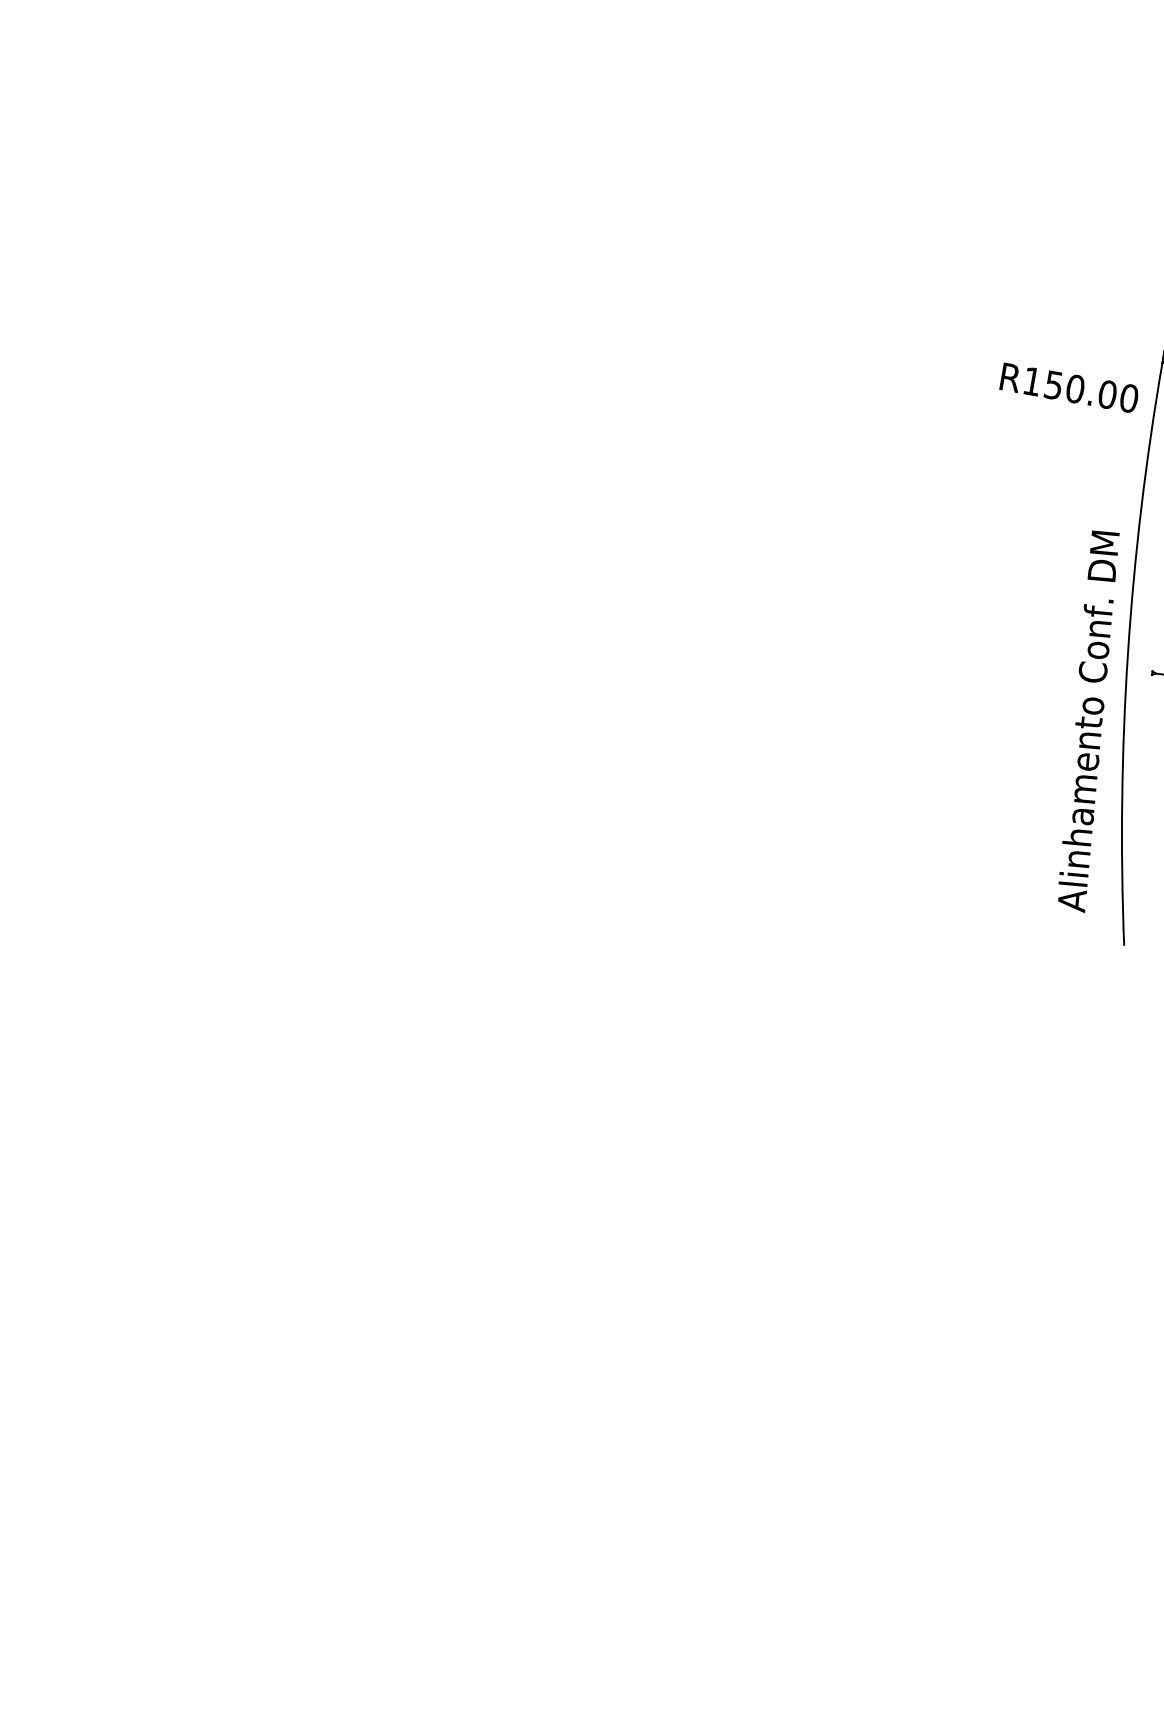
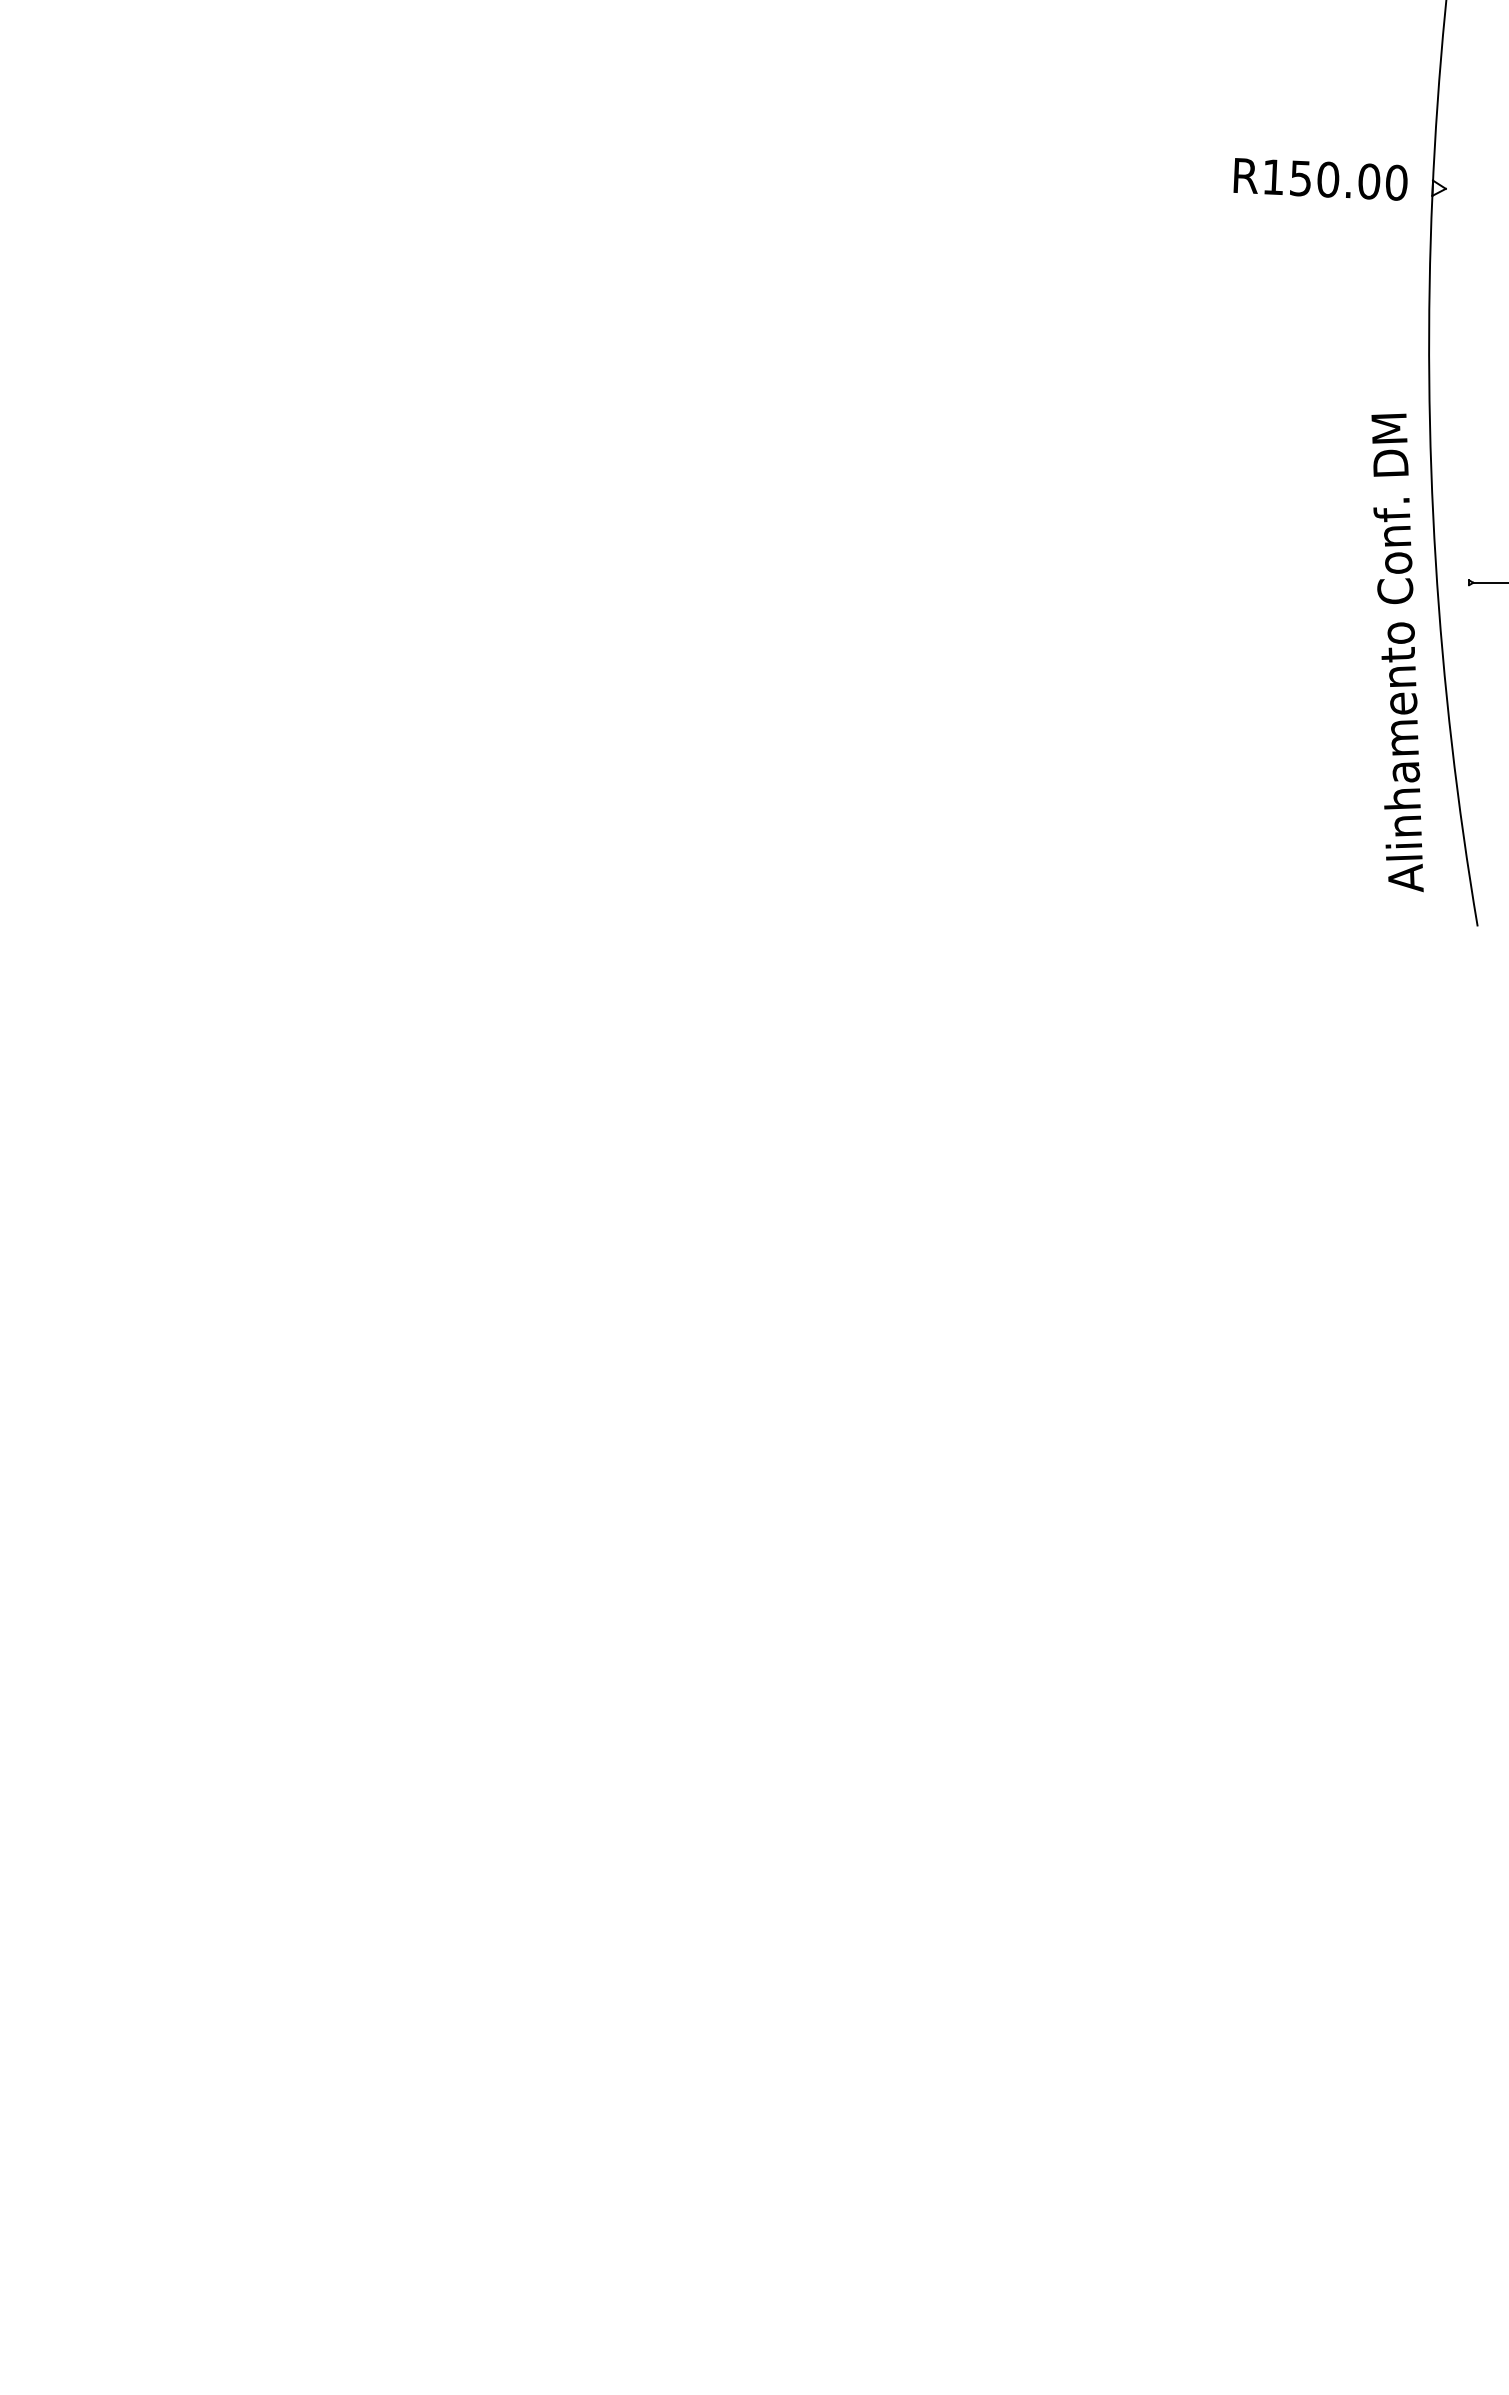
text: (1069, 388) -> (1320, 179), moved

